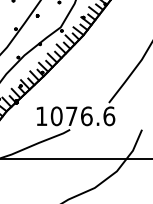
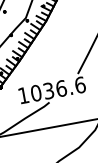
text: (71, 116) -> (48, 91), 1076.6 -> 1036.6

